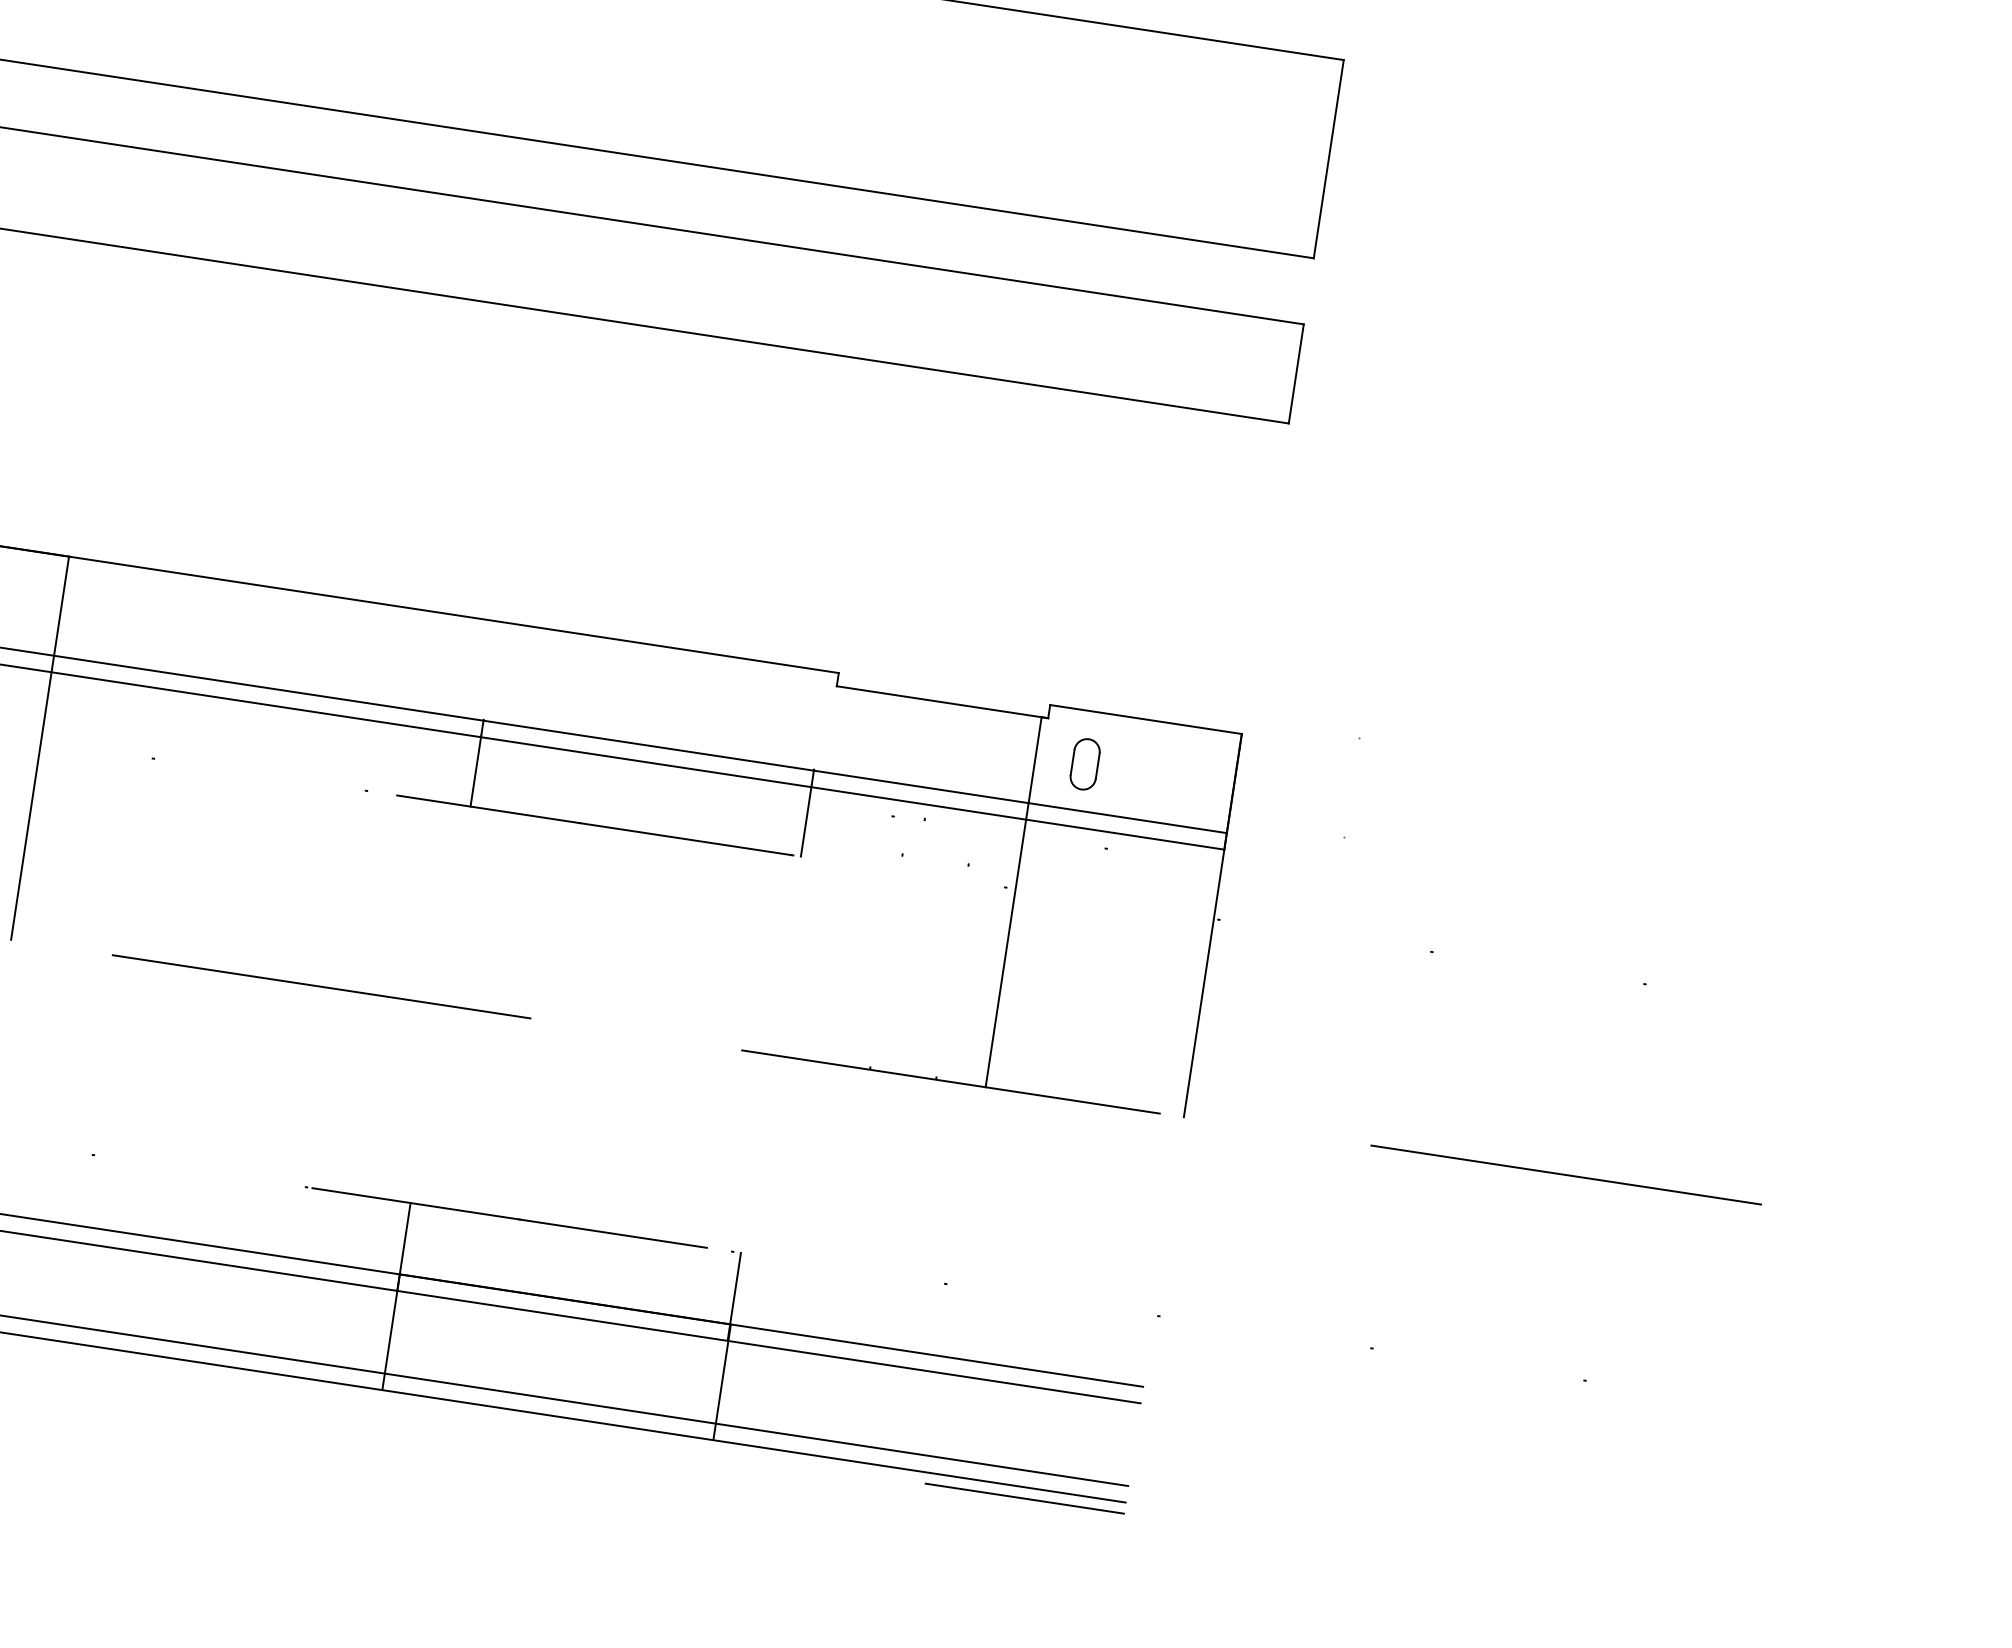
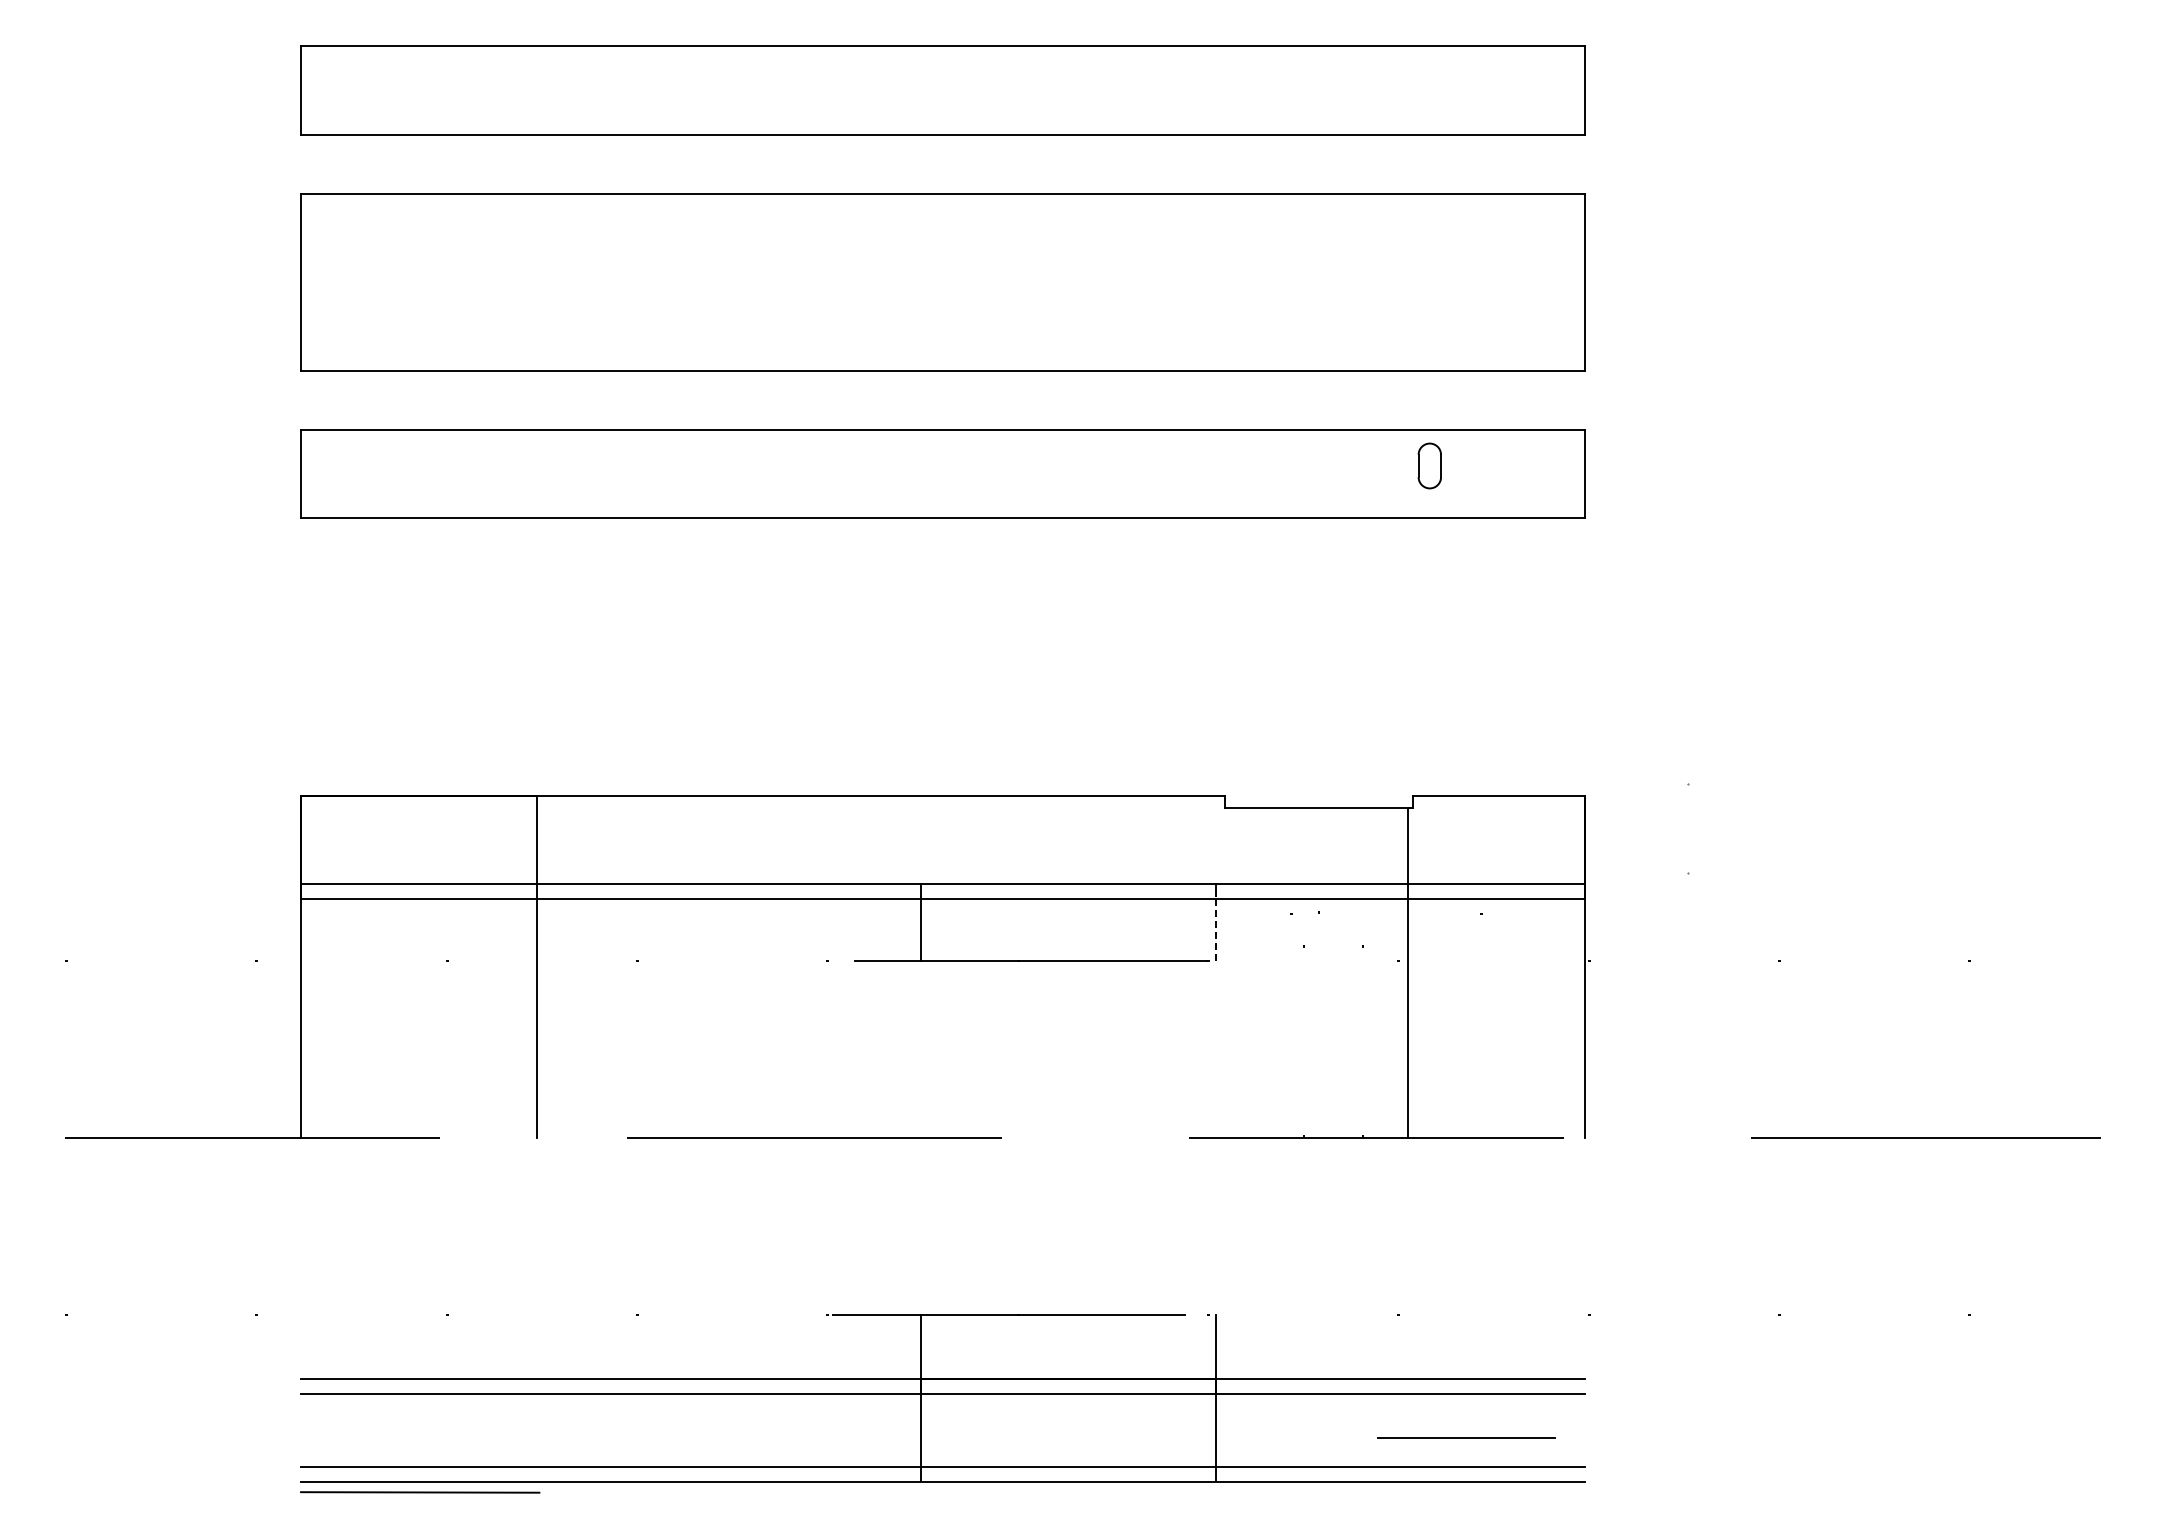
part: (1084, 763) -> (1429, 465), moved
line: (805, 821) -> (1215, 929), solid -> dashed
line: (1025, 1497) -> (1466, 1437), moved

